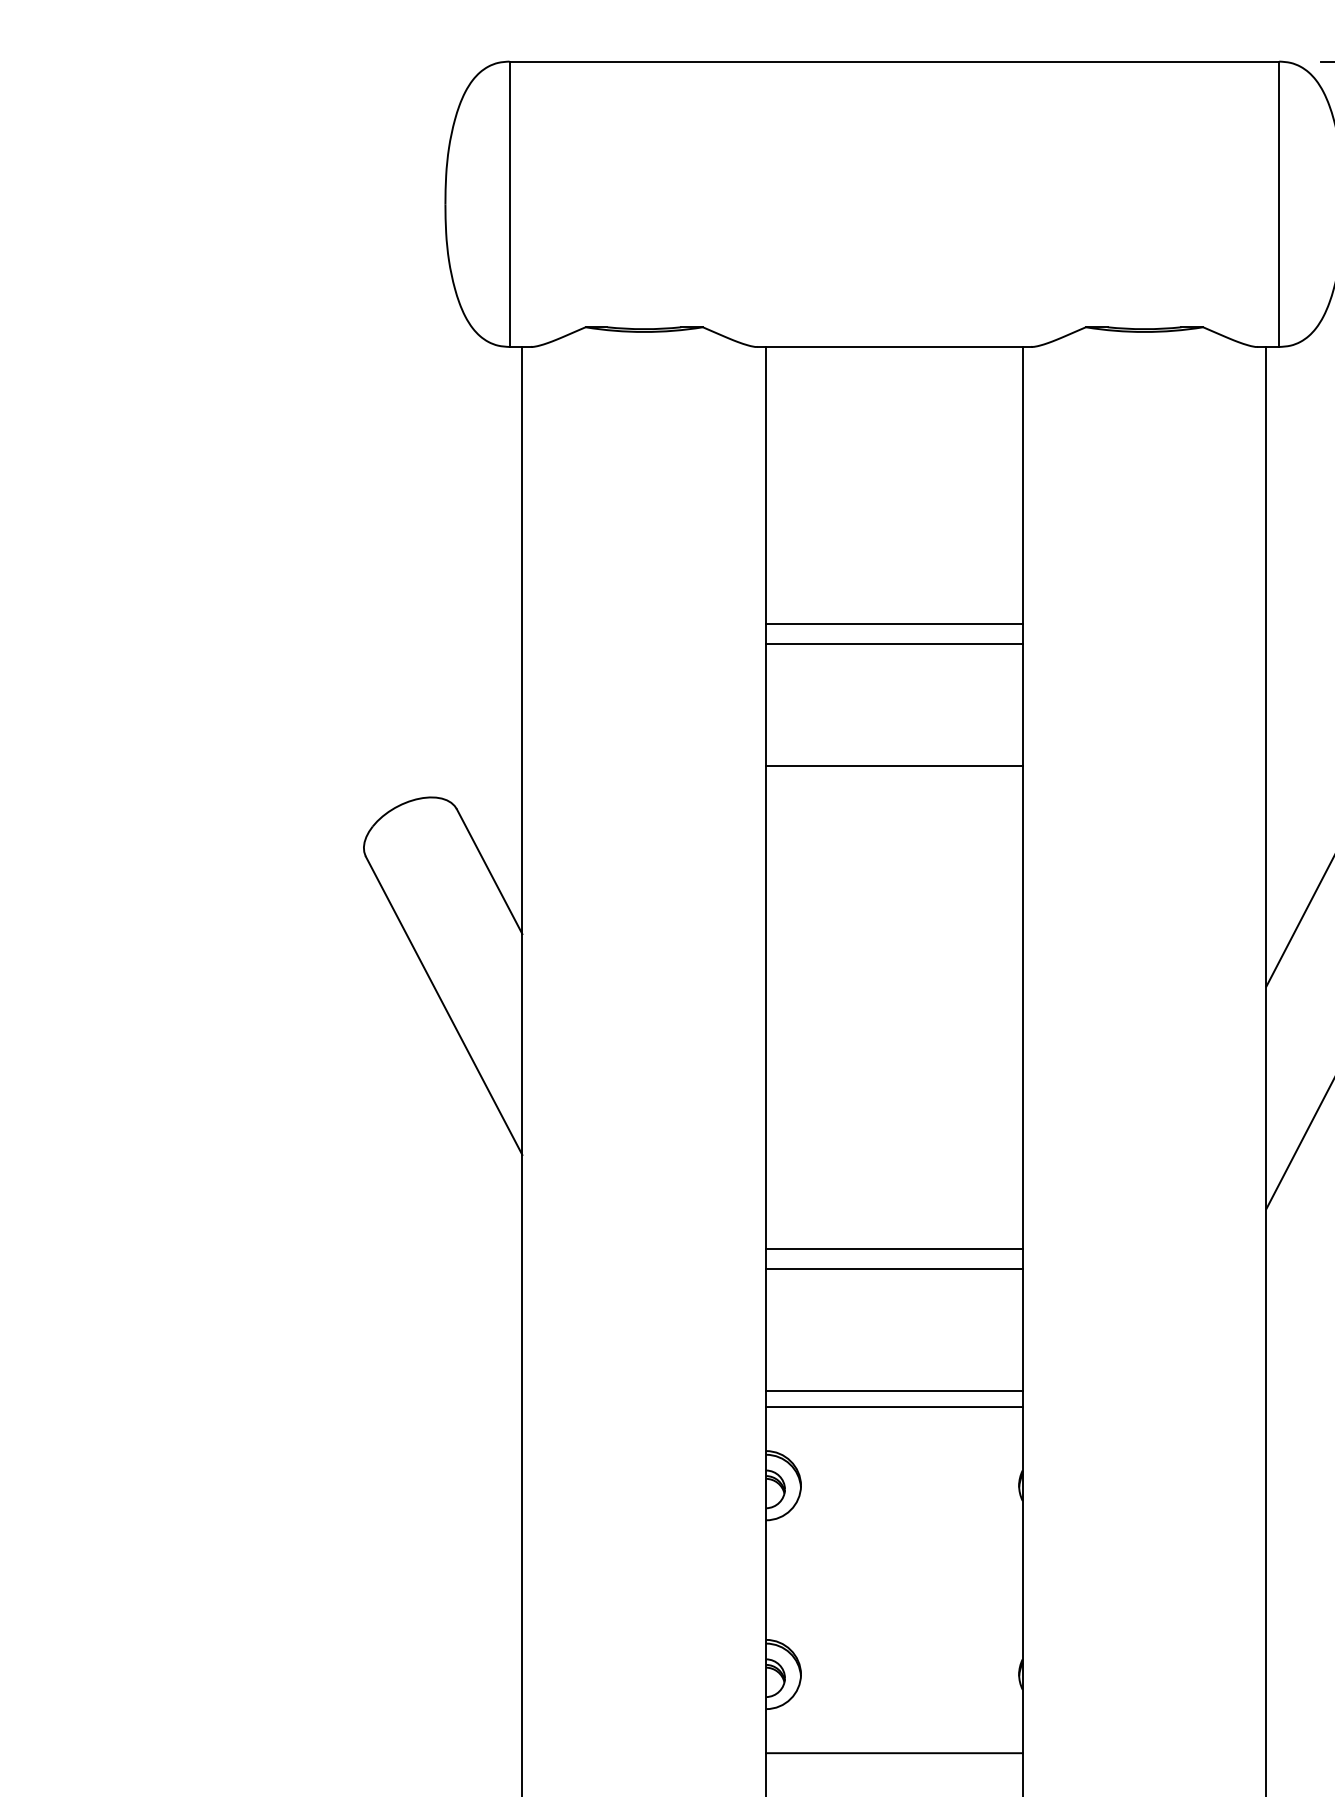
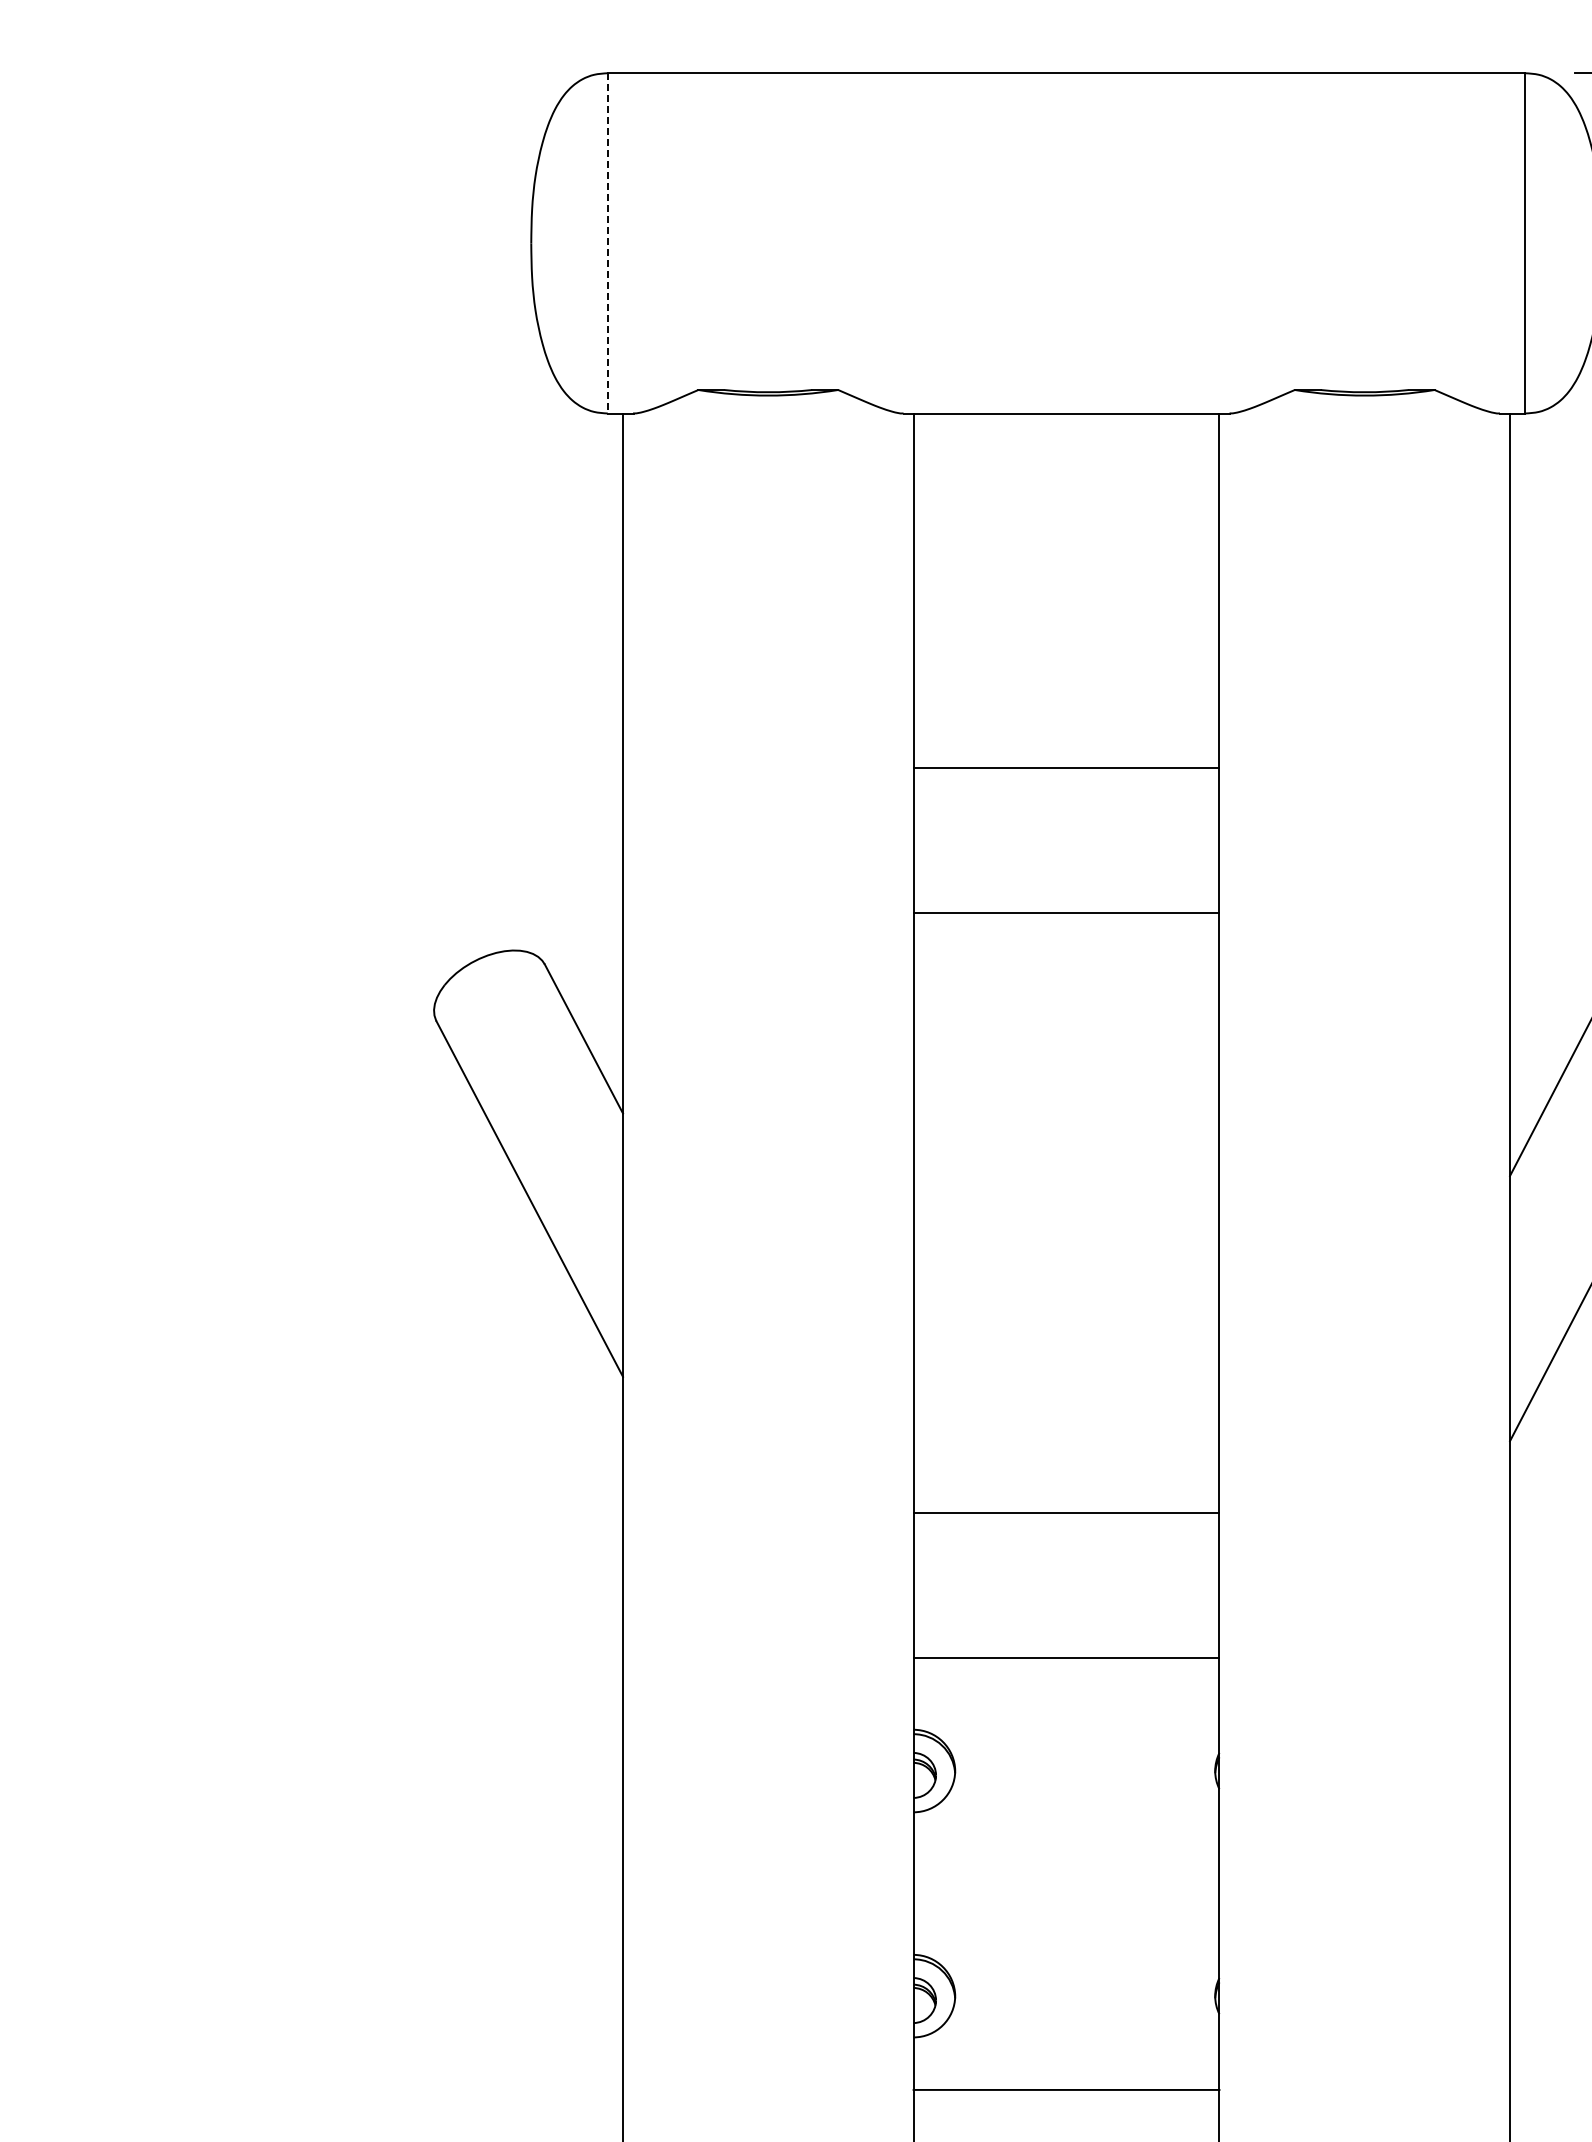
line: (509, 204) -> (607, 243), solid -> dashed
line: (894, 623) -> (1066, 743), removed
line: (894, 1249) -> (1066, 1489), removed
line: (894, 1407) -> (1066, 1677), removed

